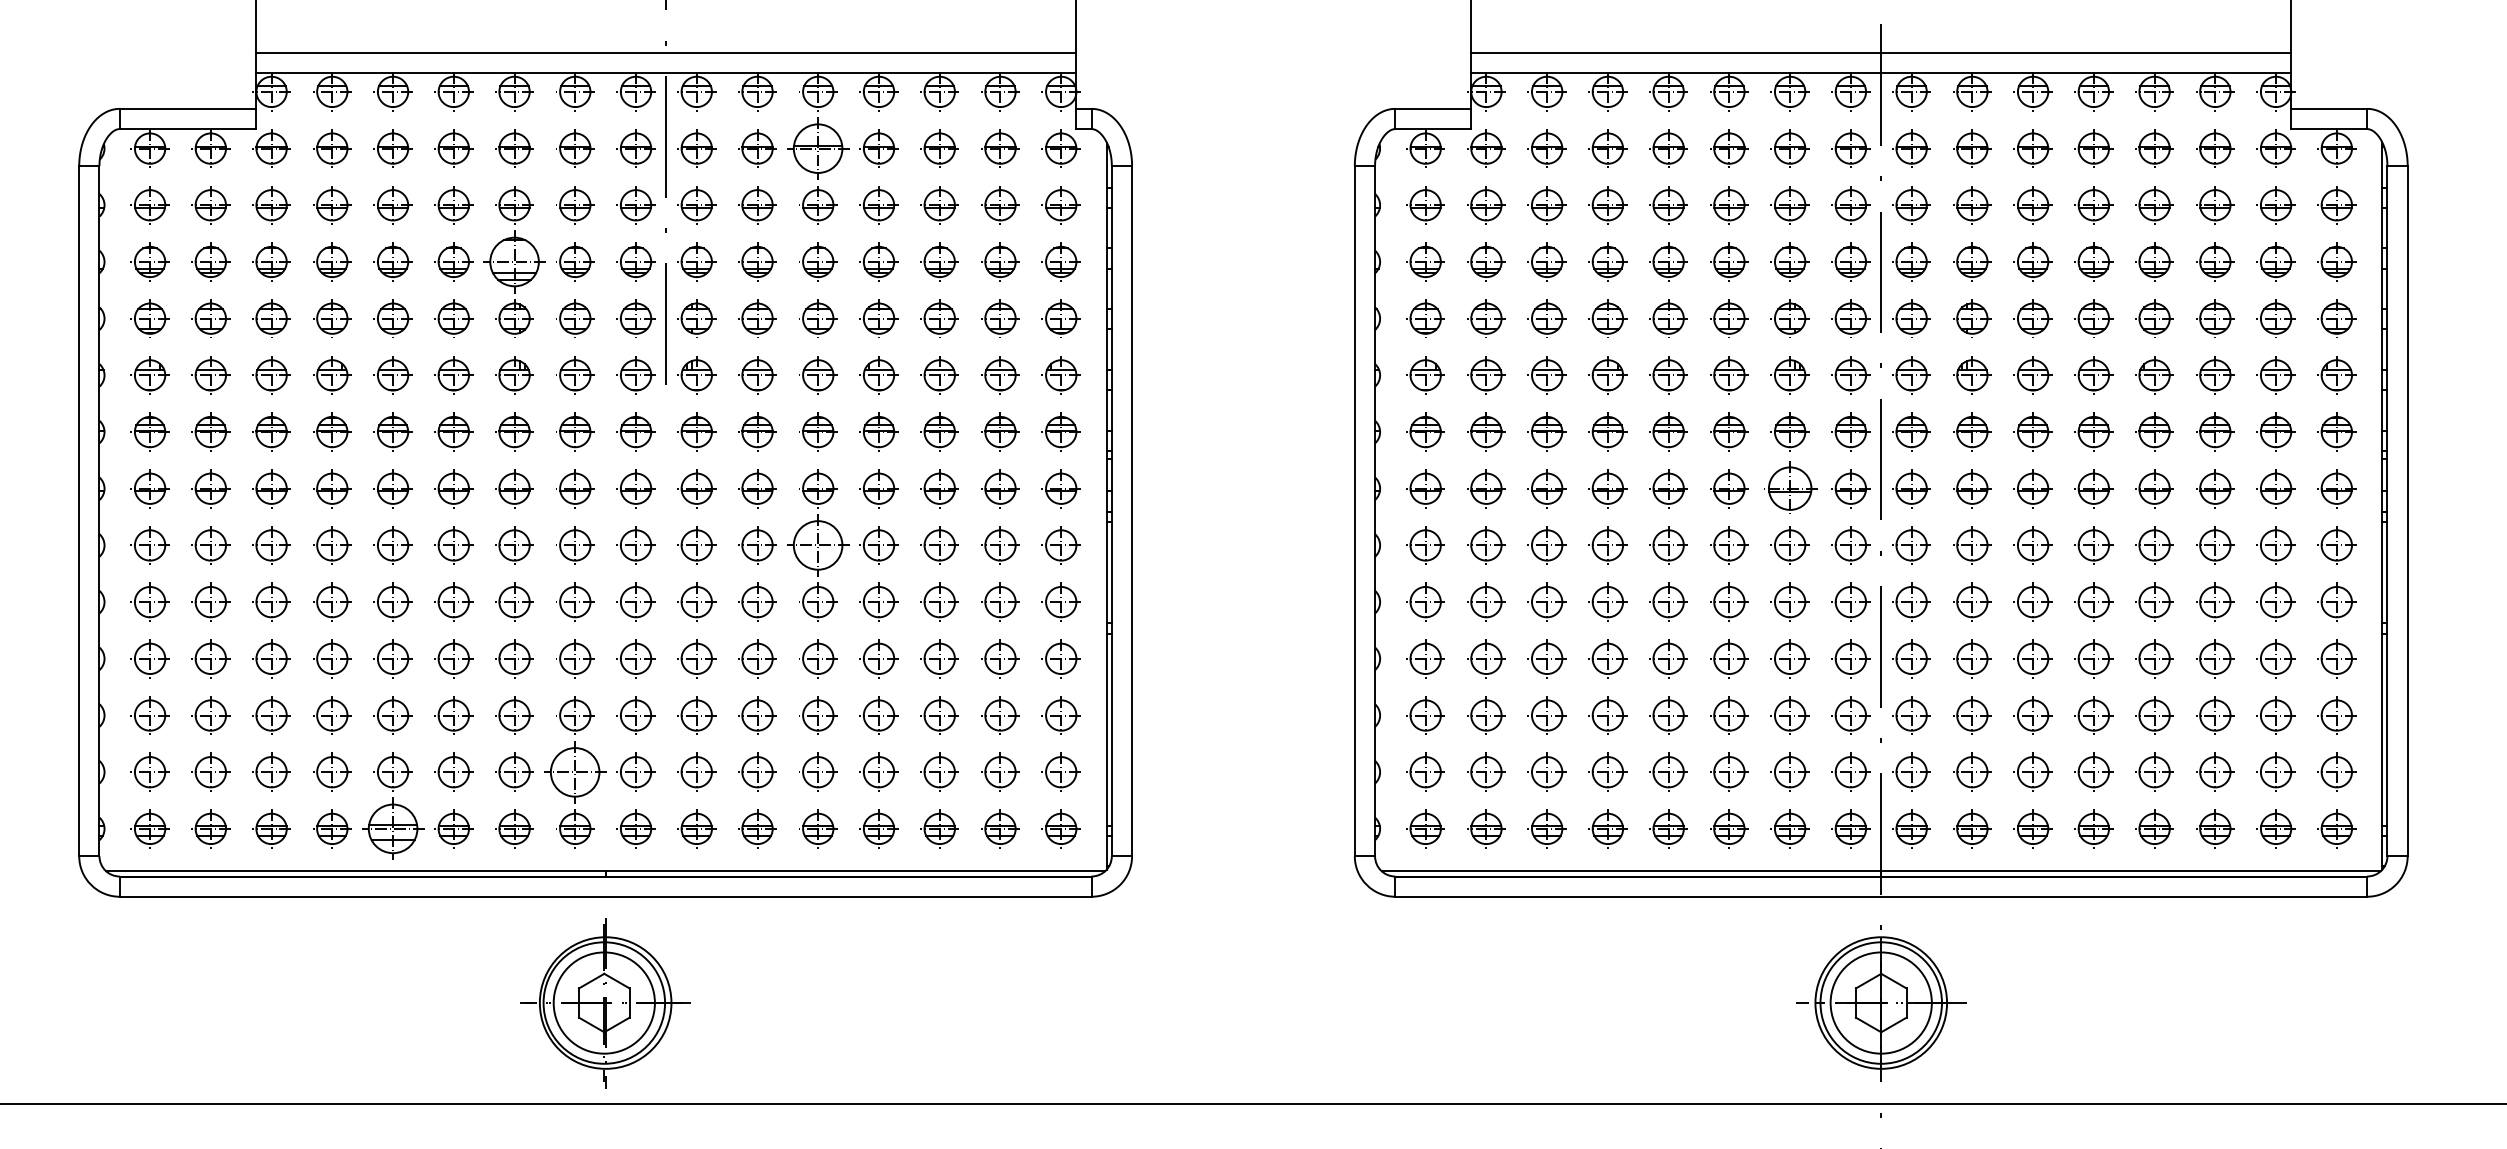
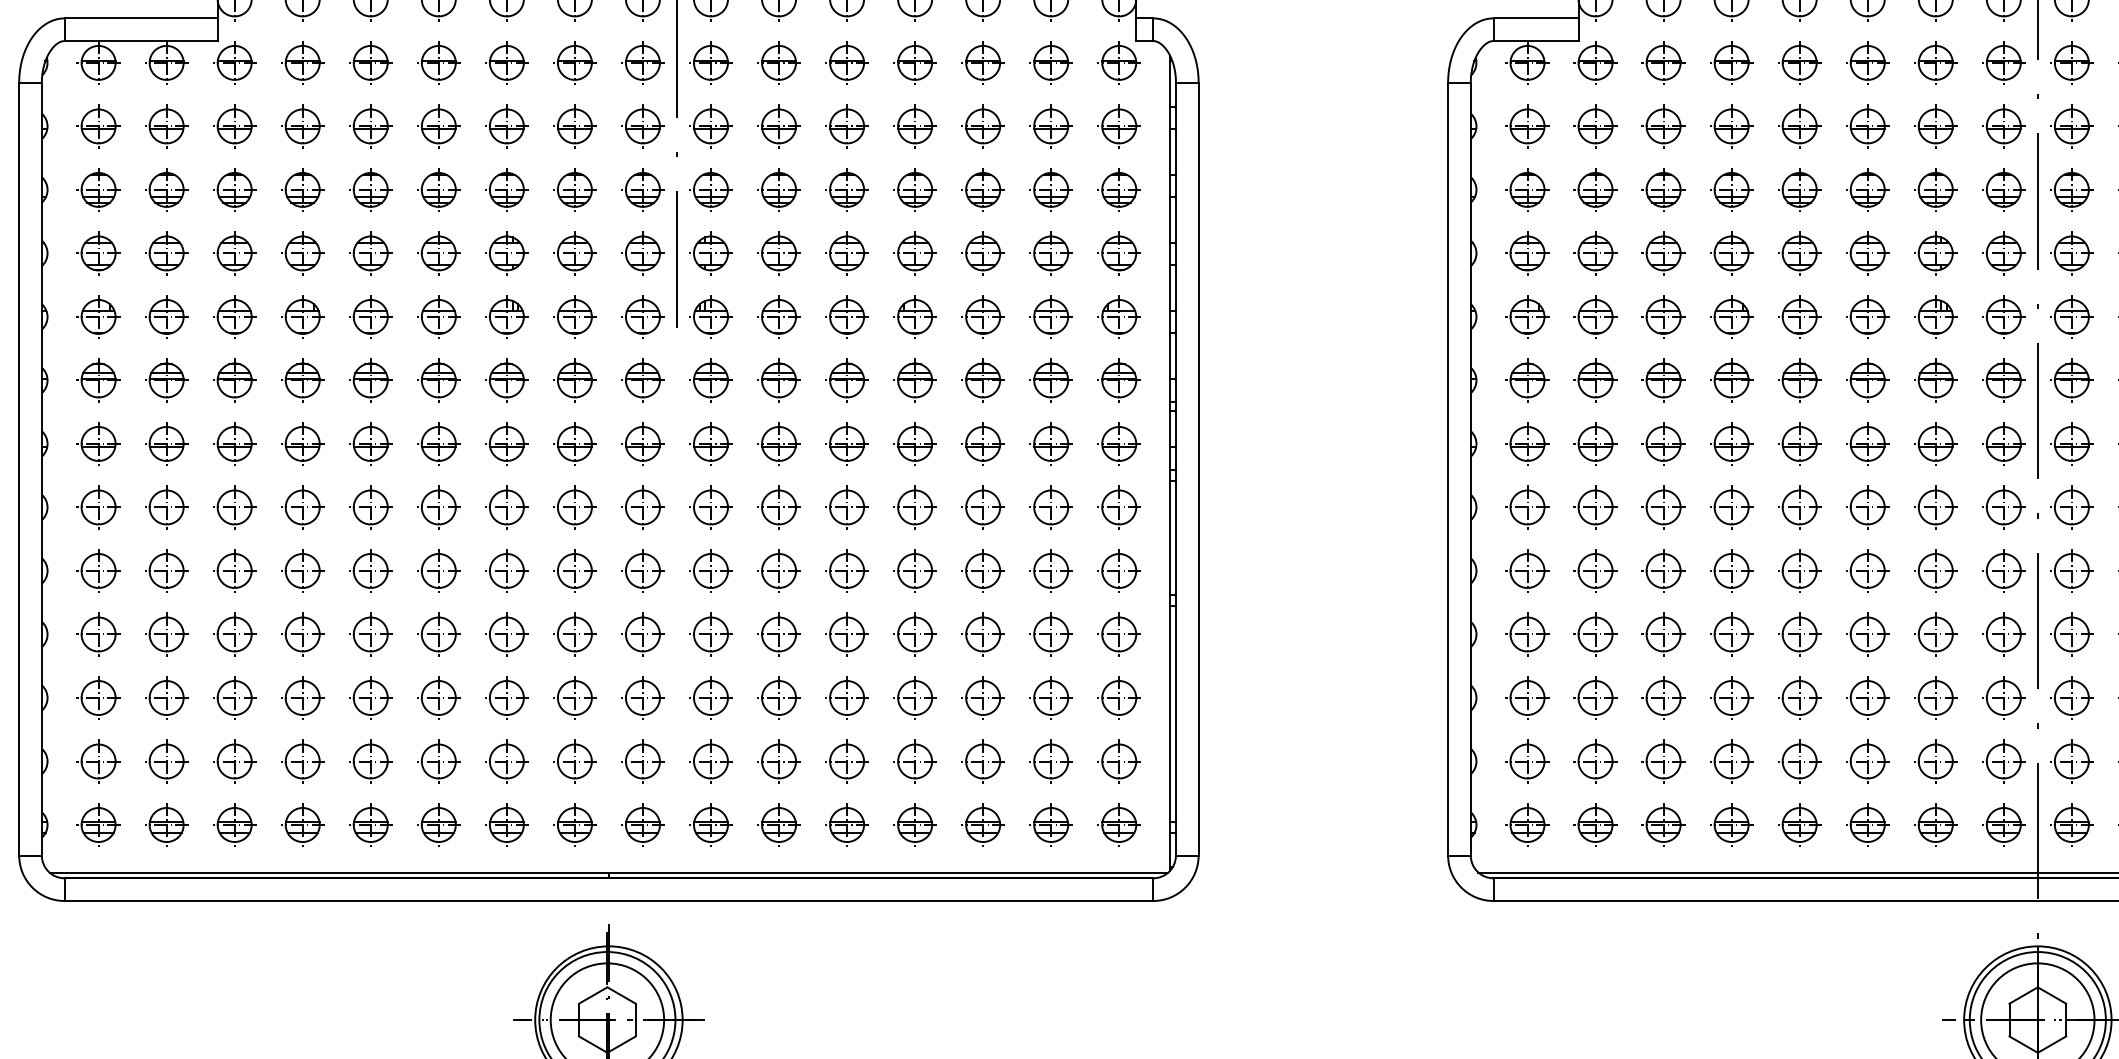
part: (818, 148) -> (847, 62), size x0.62
part: (514, 261) -> (506, 189), size x0.62
part: (1789, 488) -> (1935, 443), size x0.71
part: (818, 545) -> (847, 507), size x0.62
part: (575, 771) -> (575, 760), size x0.62
part: (392, 828) -> (370, 824), size x0.62

